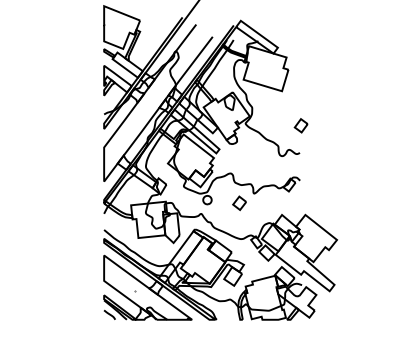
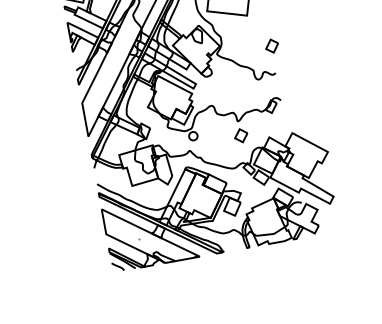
part: (239, 203) -> (241, 135), moved

